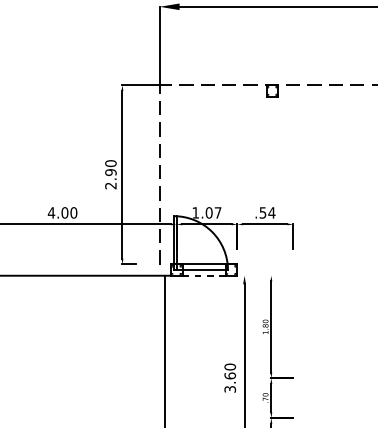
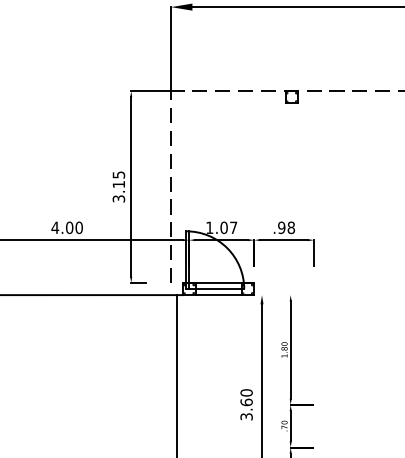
text: (110, 174) -> (118, 186), 2.90 -> 3.15
text: (267, 212) -> (286, 227), .54 -> .98
line: (203, 276) -> (218, 295), dashed -> solid

